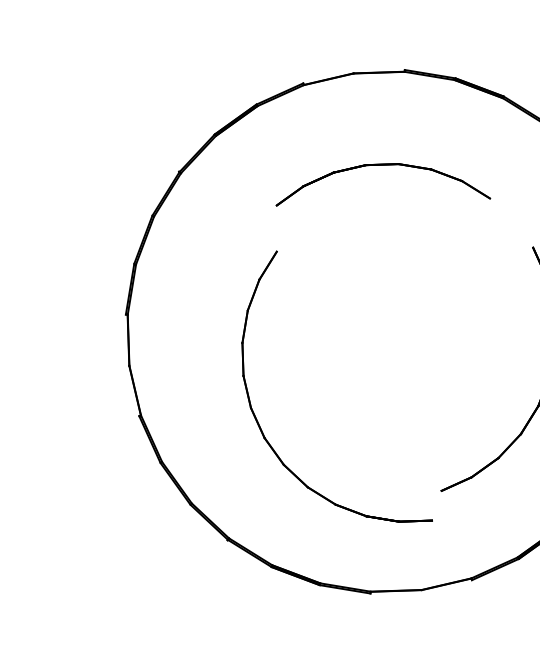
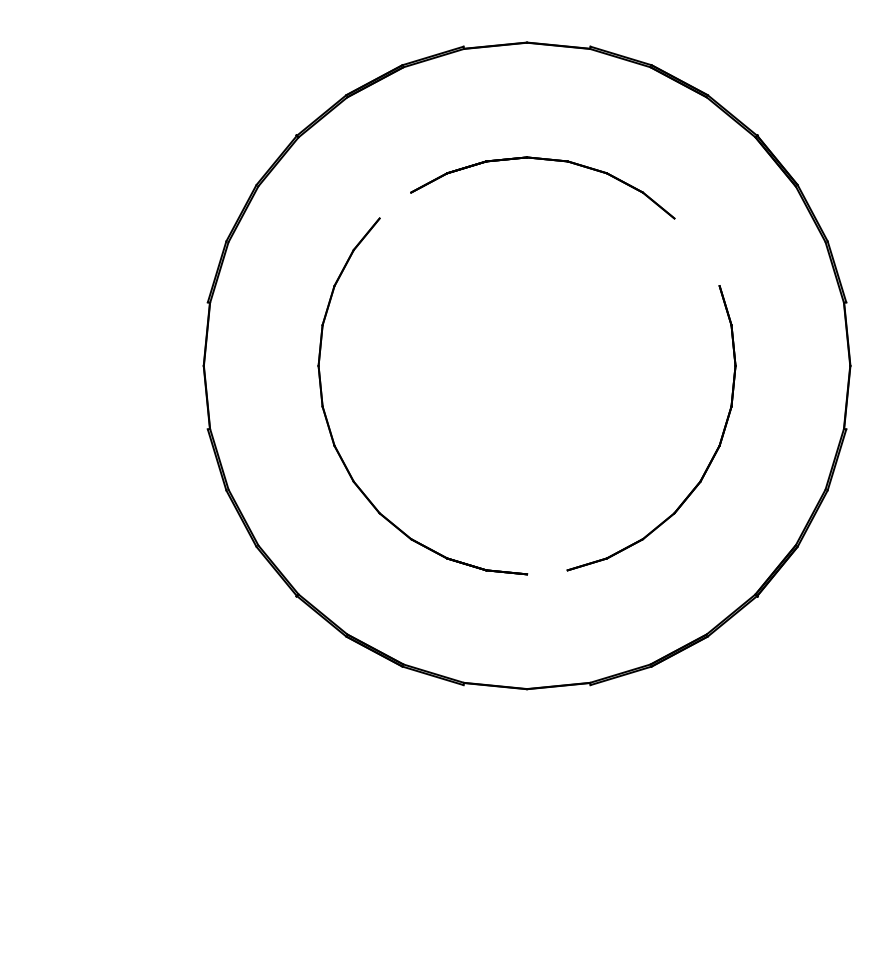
part: (258, 421) -> (329, 424), moved

